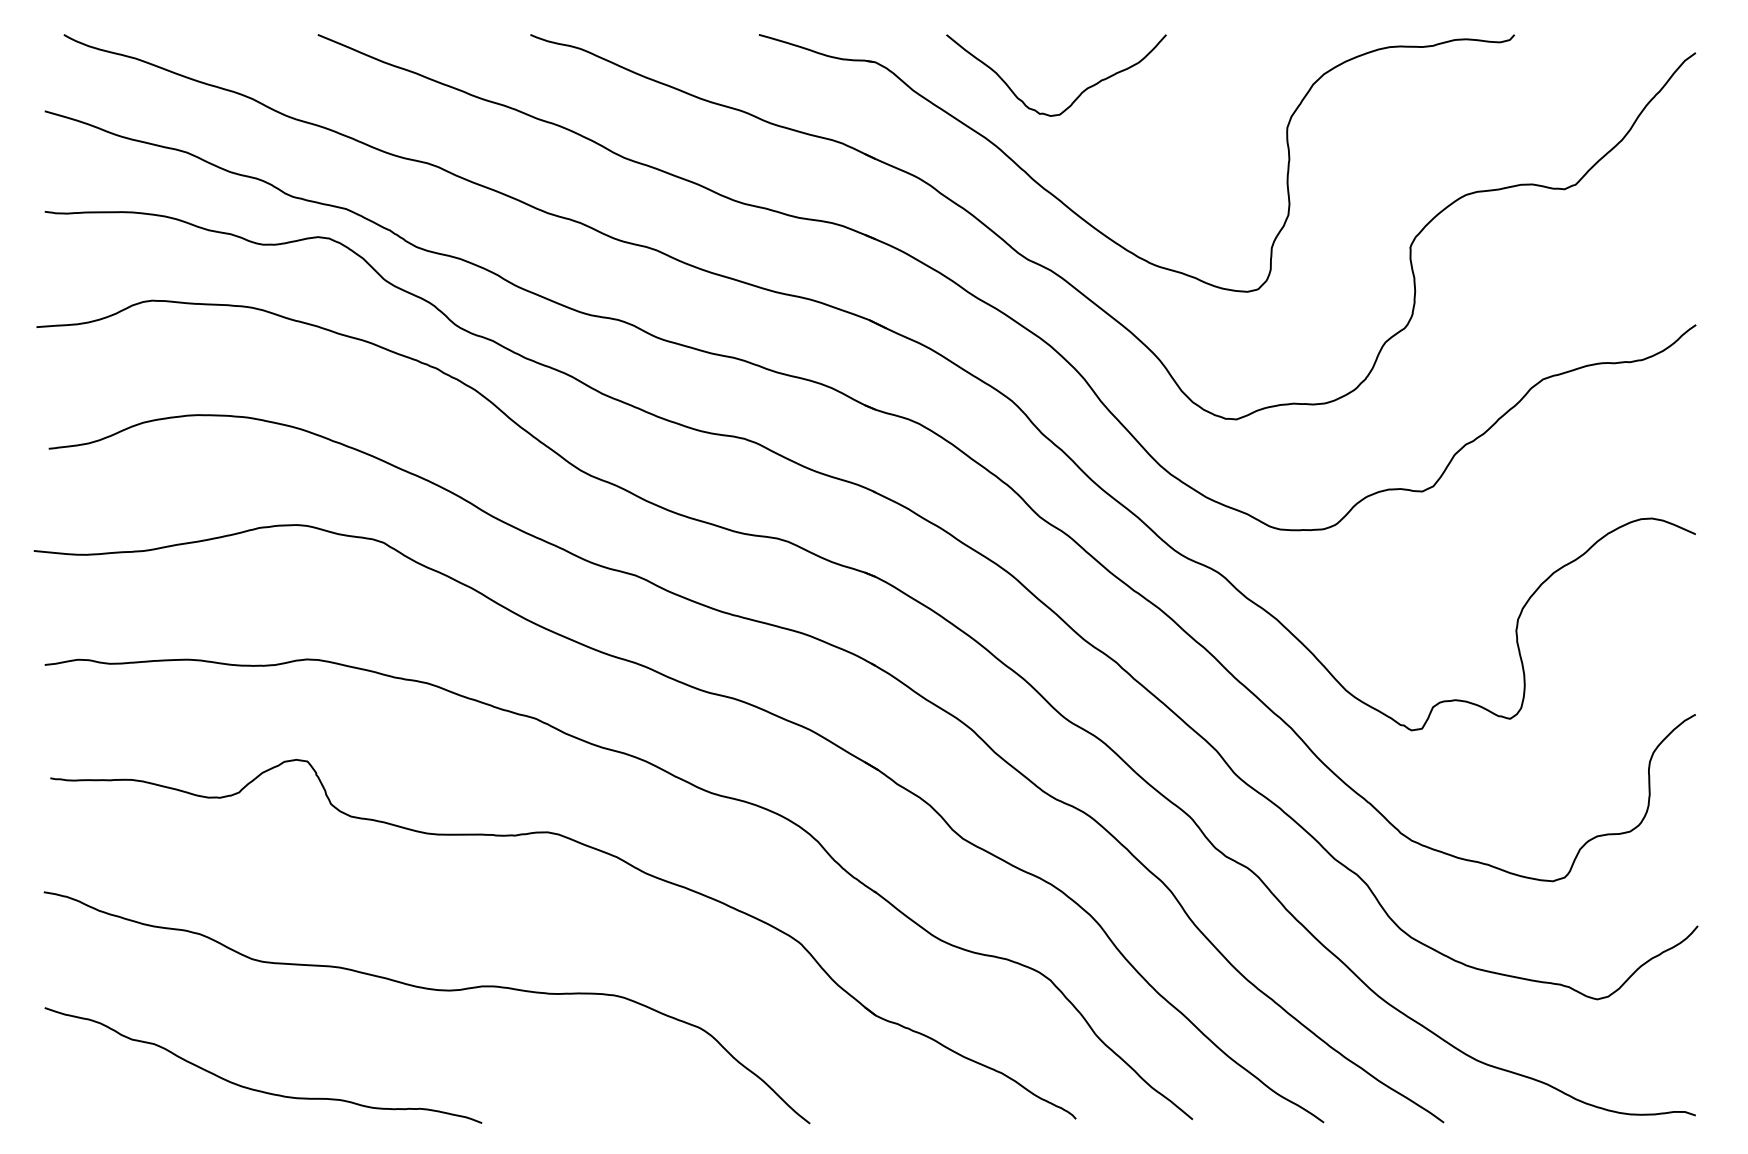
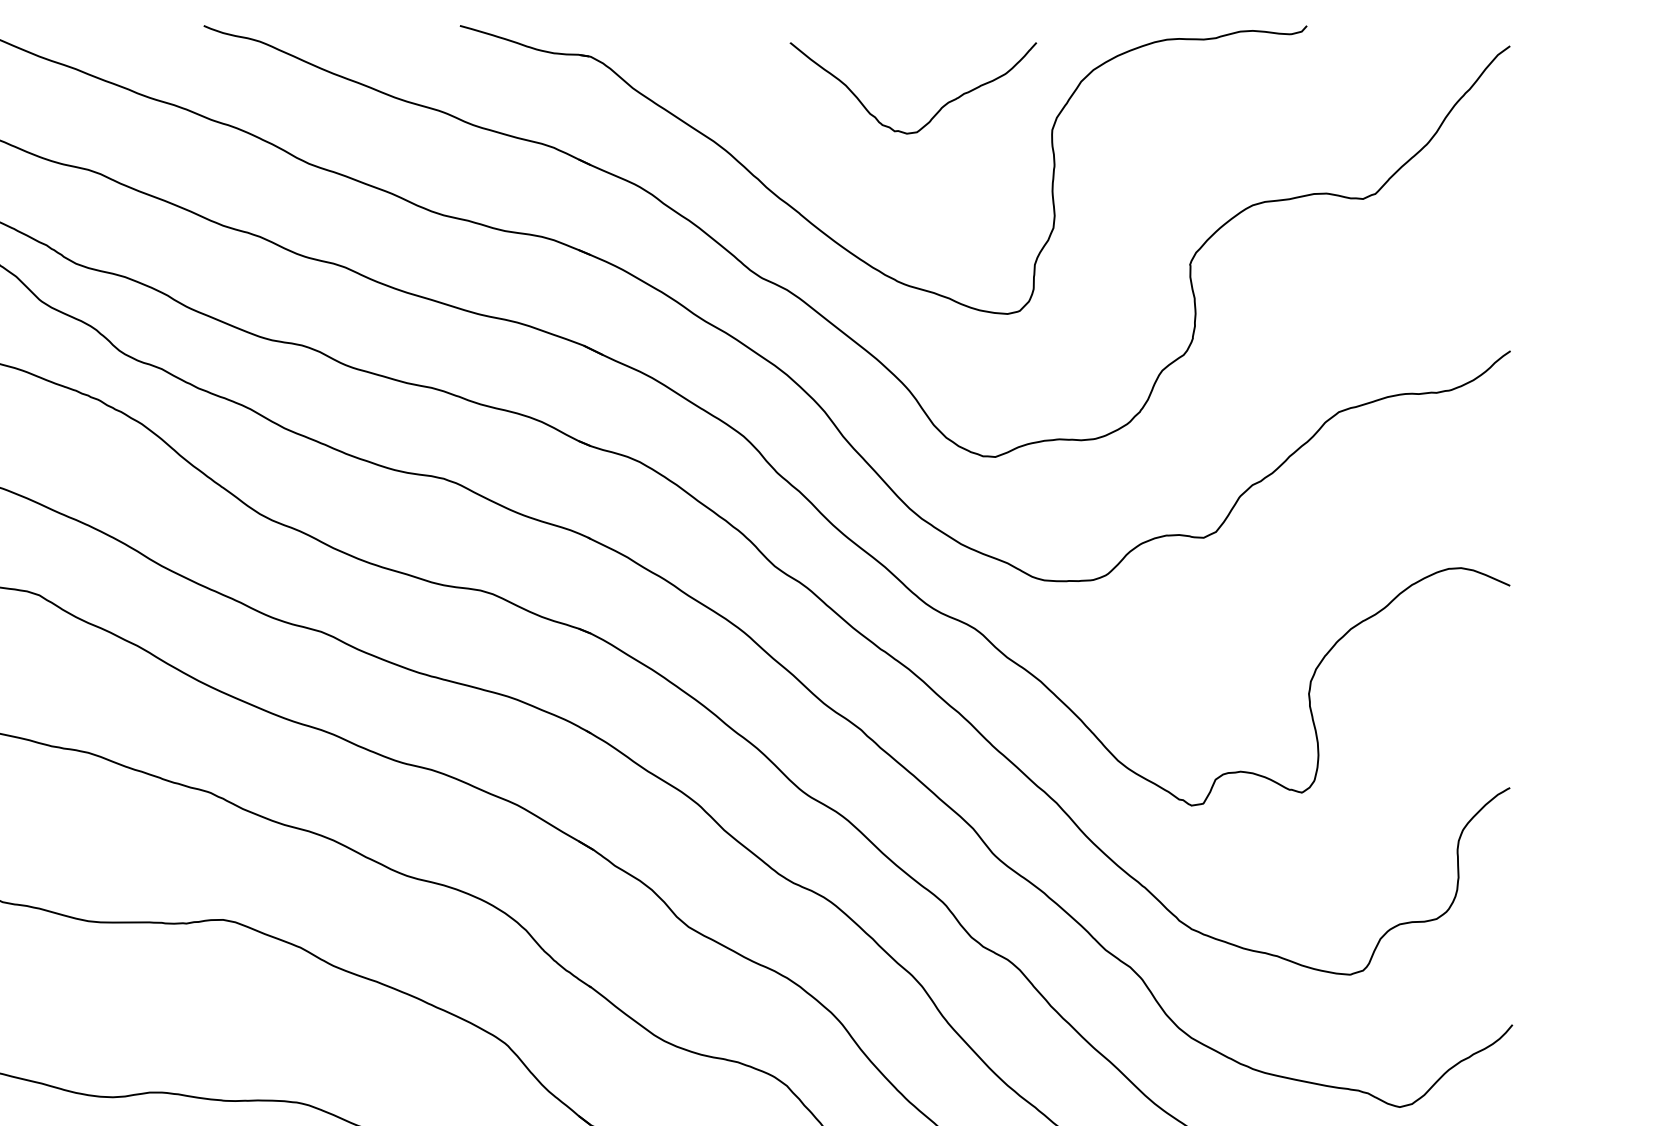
curve: (1077, 96) -> (937, 111), moved

